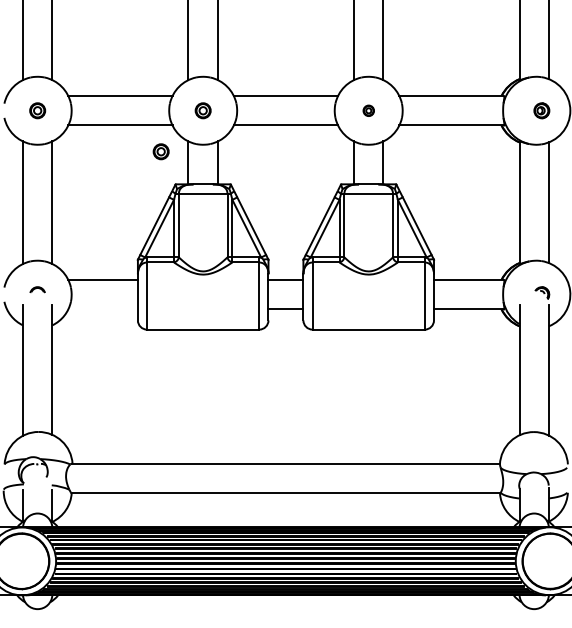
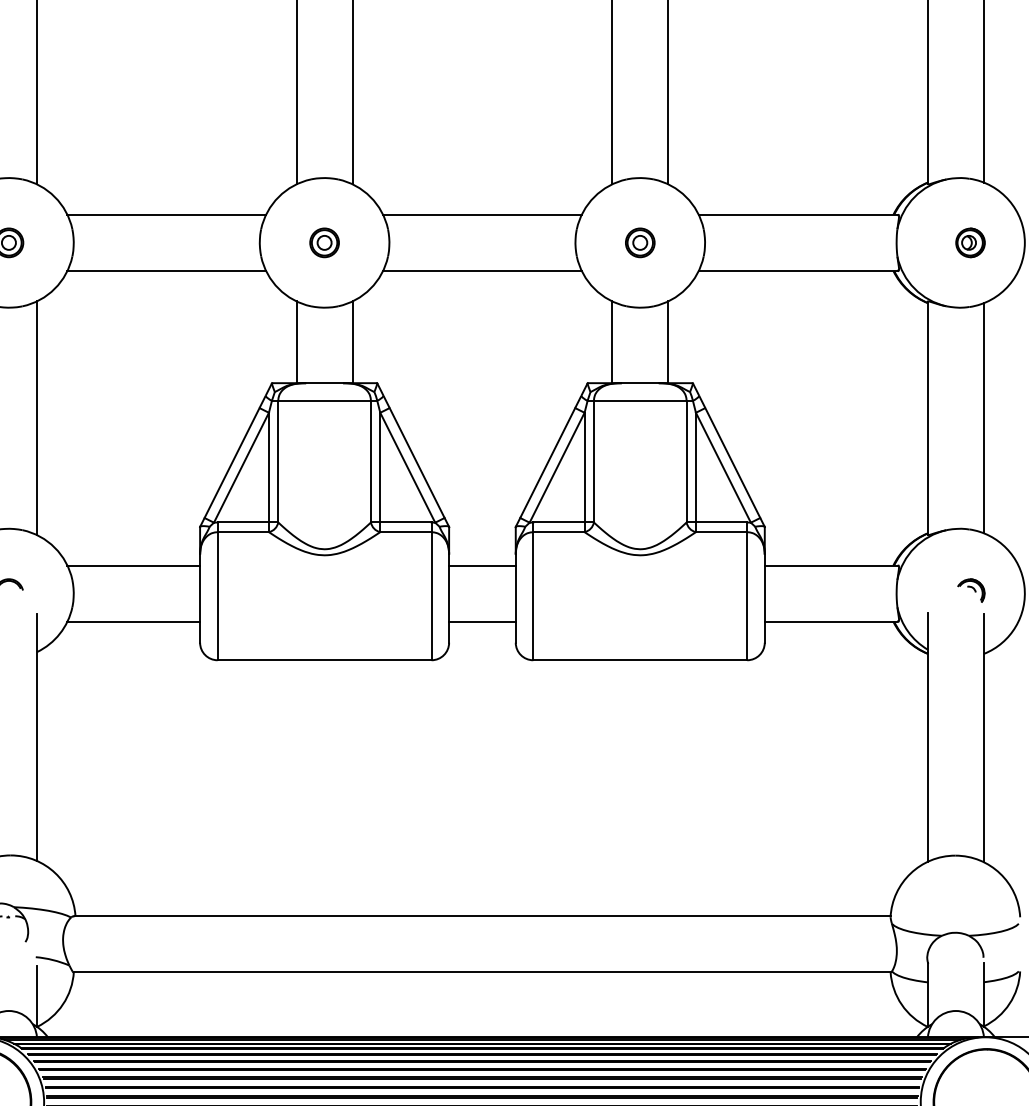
part: (368, 110) -> (639, 242), size x1.43
part: (160, 151) -> (243, 320), removed
line: (102, 309) -> (132, 621), added

